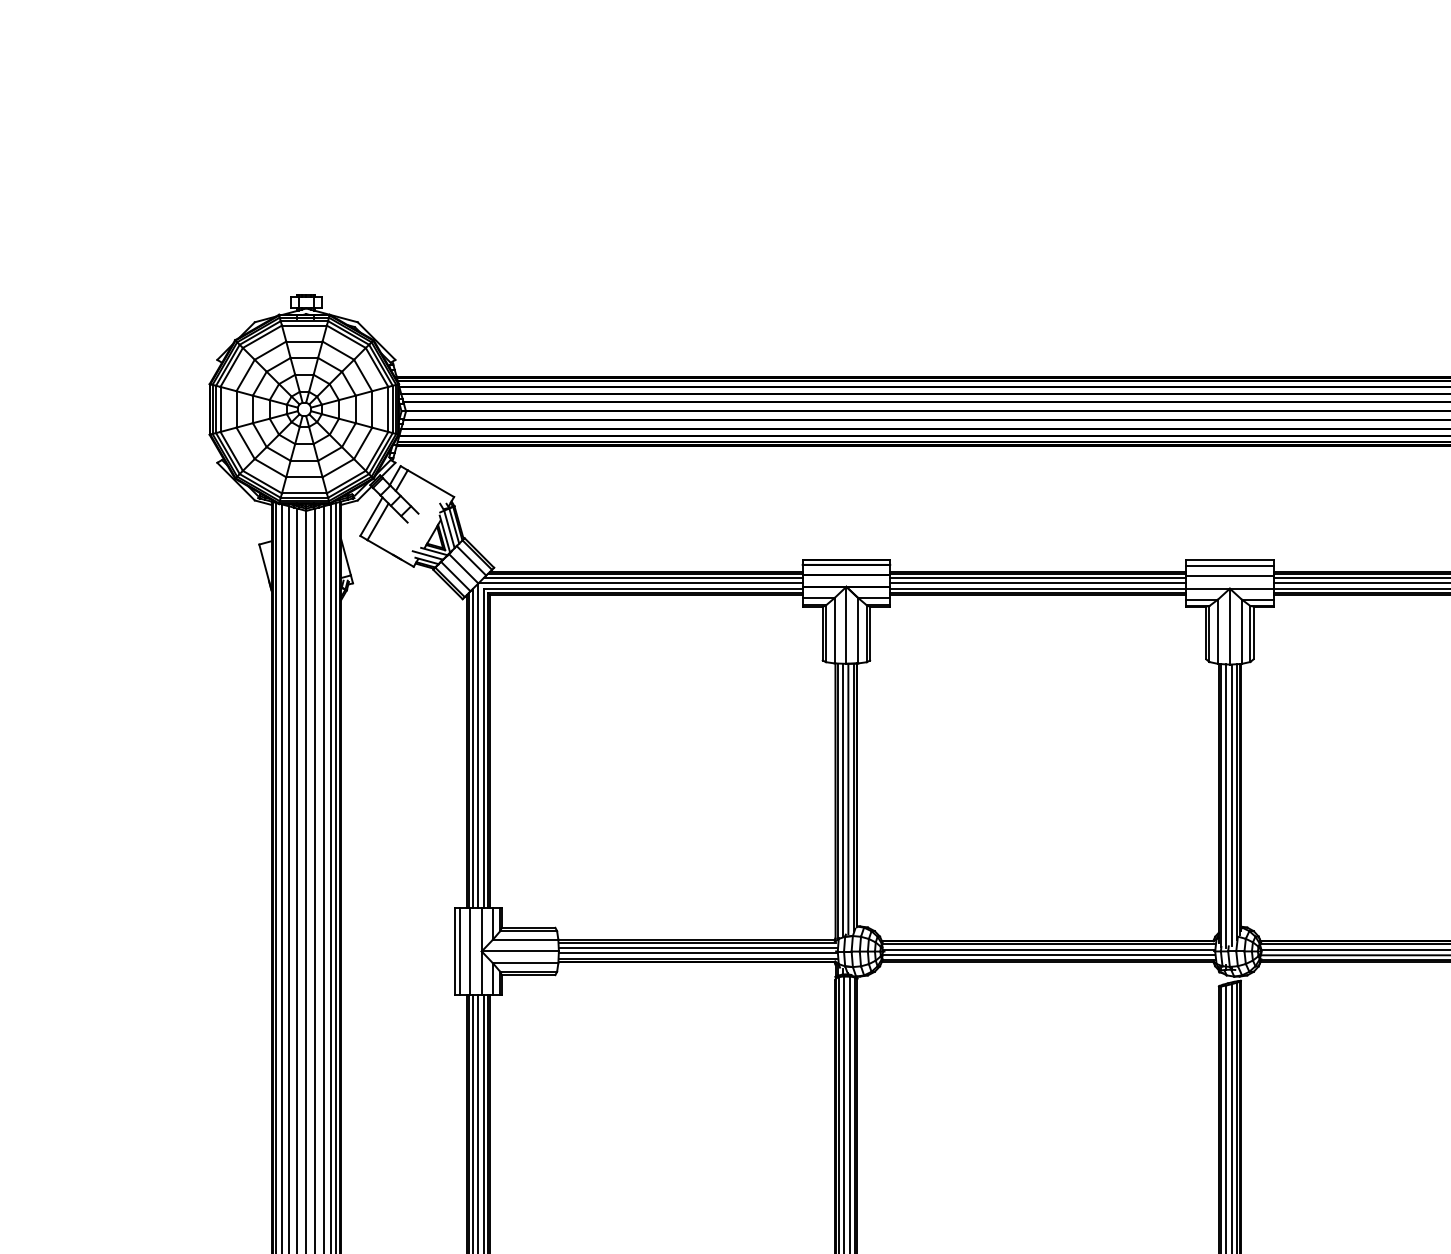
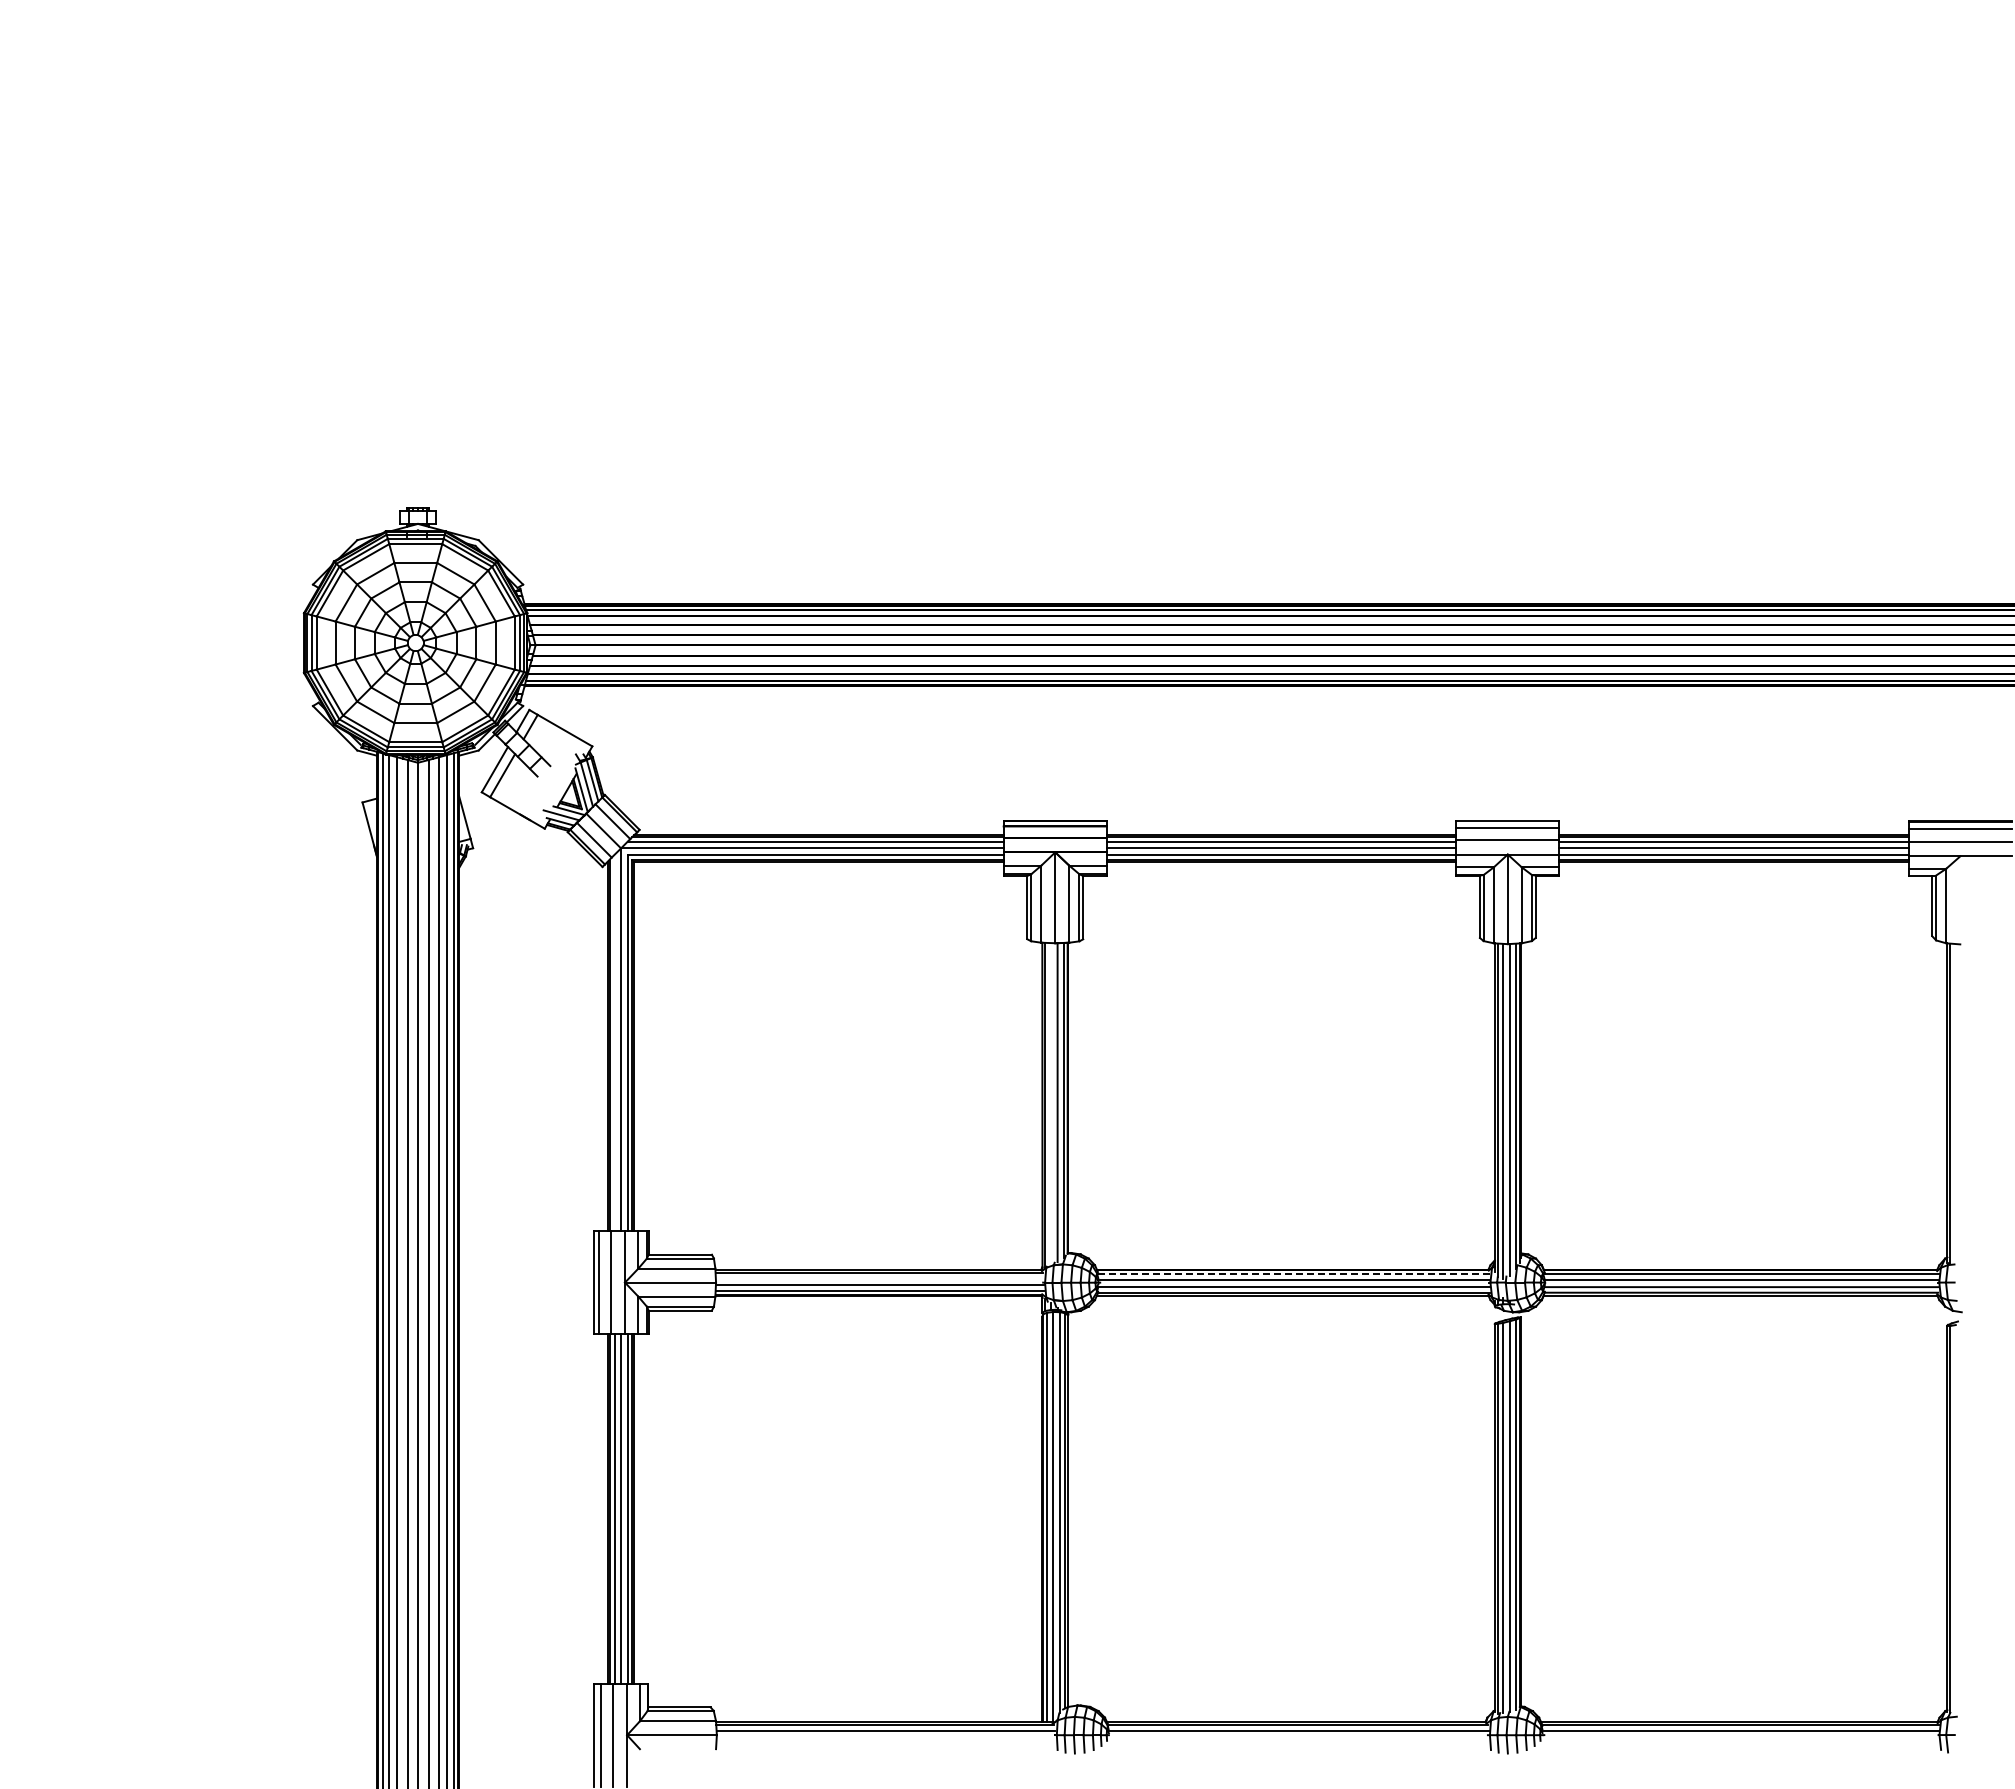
line: (472, 747) -> (614, 1042), removed
line: (842, 800) -> (1050, 1104), removed
line: (1049, 944) -> (1294, 1274), solid -> dashed
line: (697, 947) -> (879, 1278), removed

